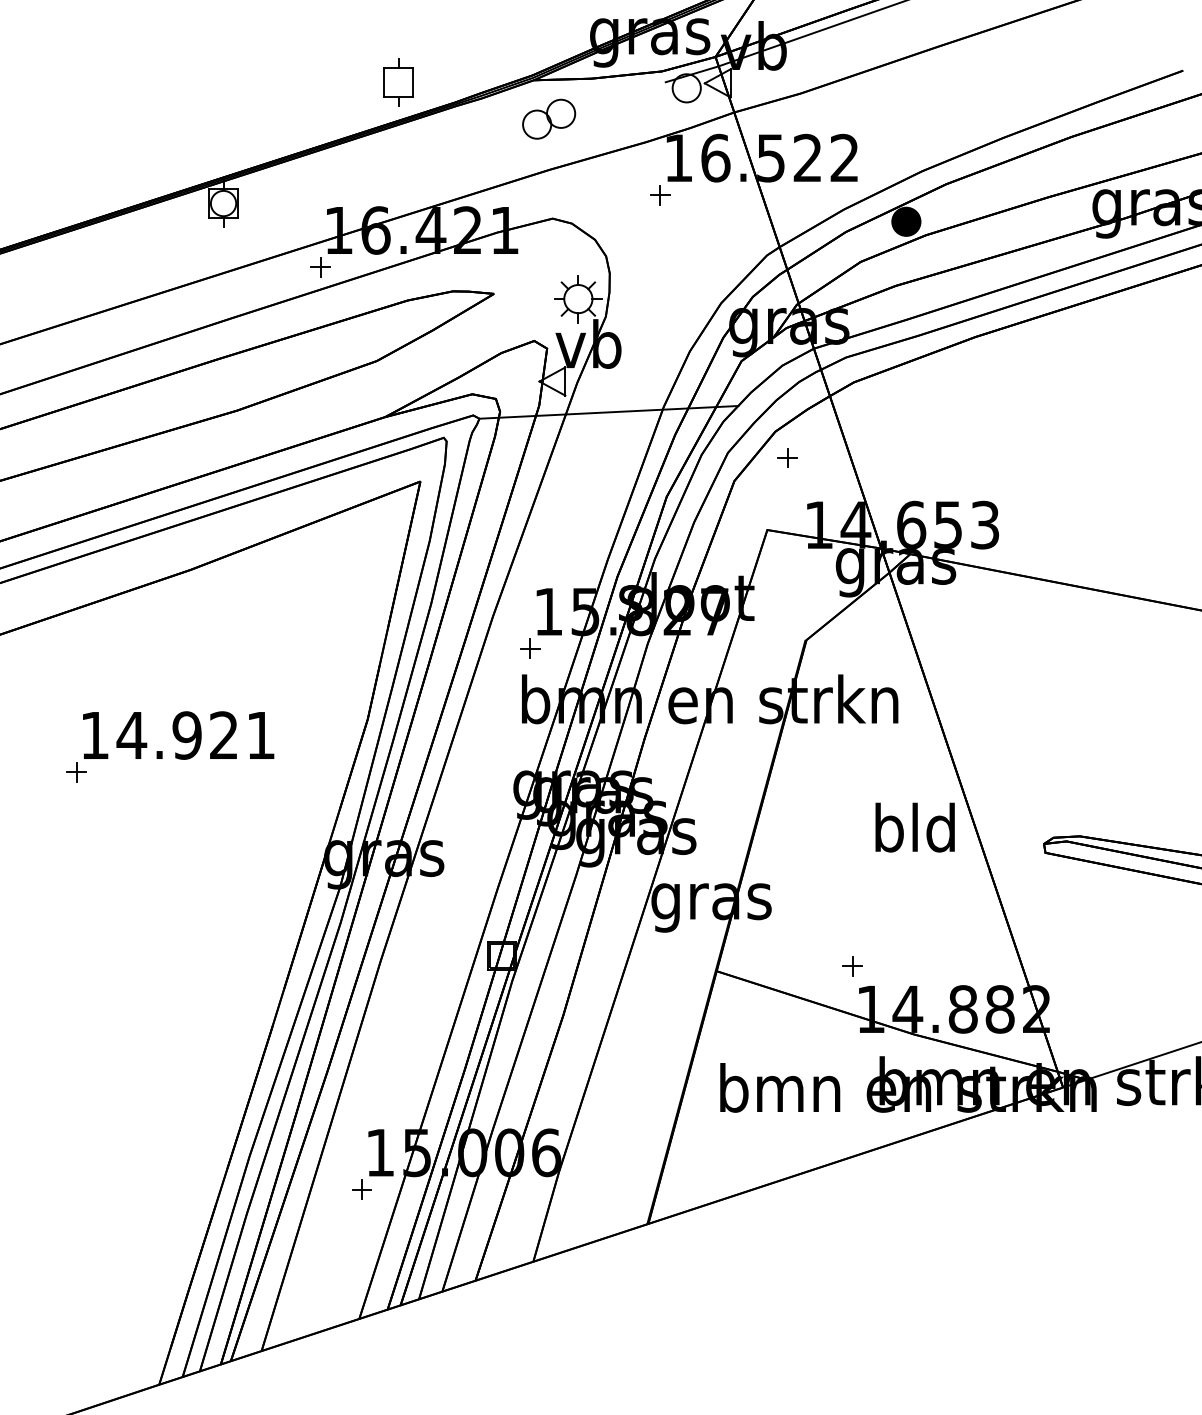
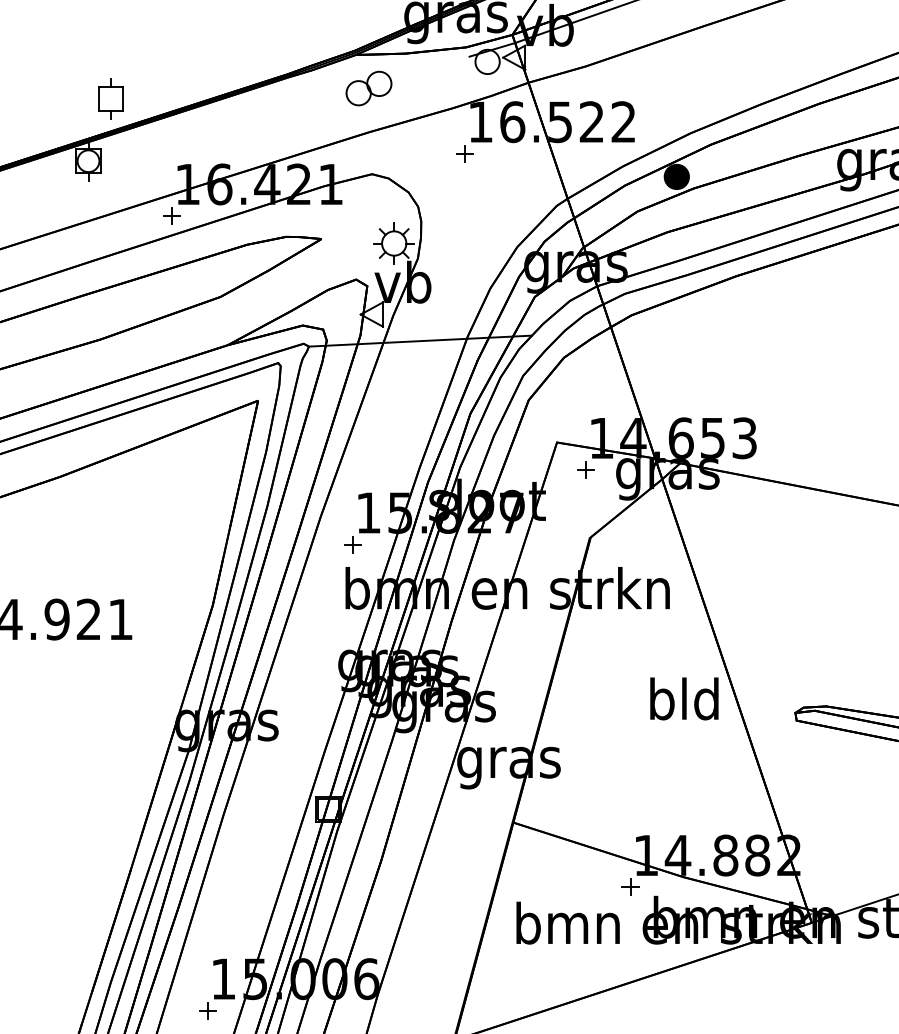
part: (398, 82) -> (110, 99), moved
part: (787, 457) -> (585, 469), moved
part: (852, 966) -> (630, 887), moved

